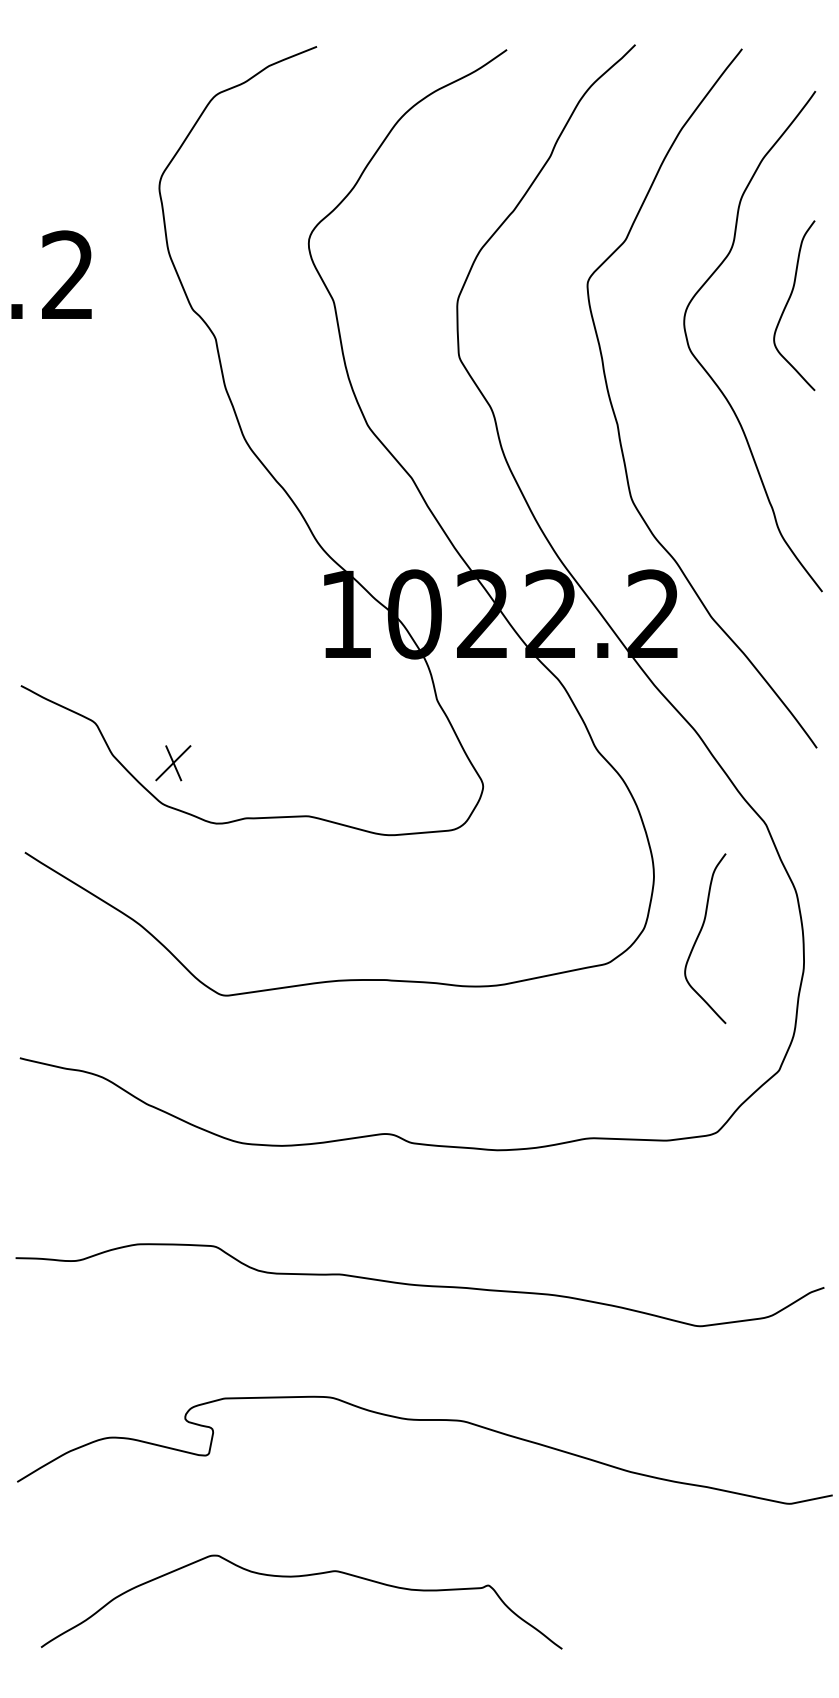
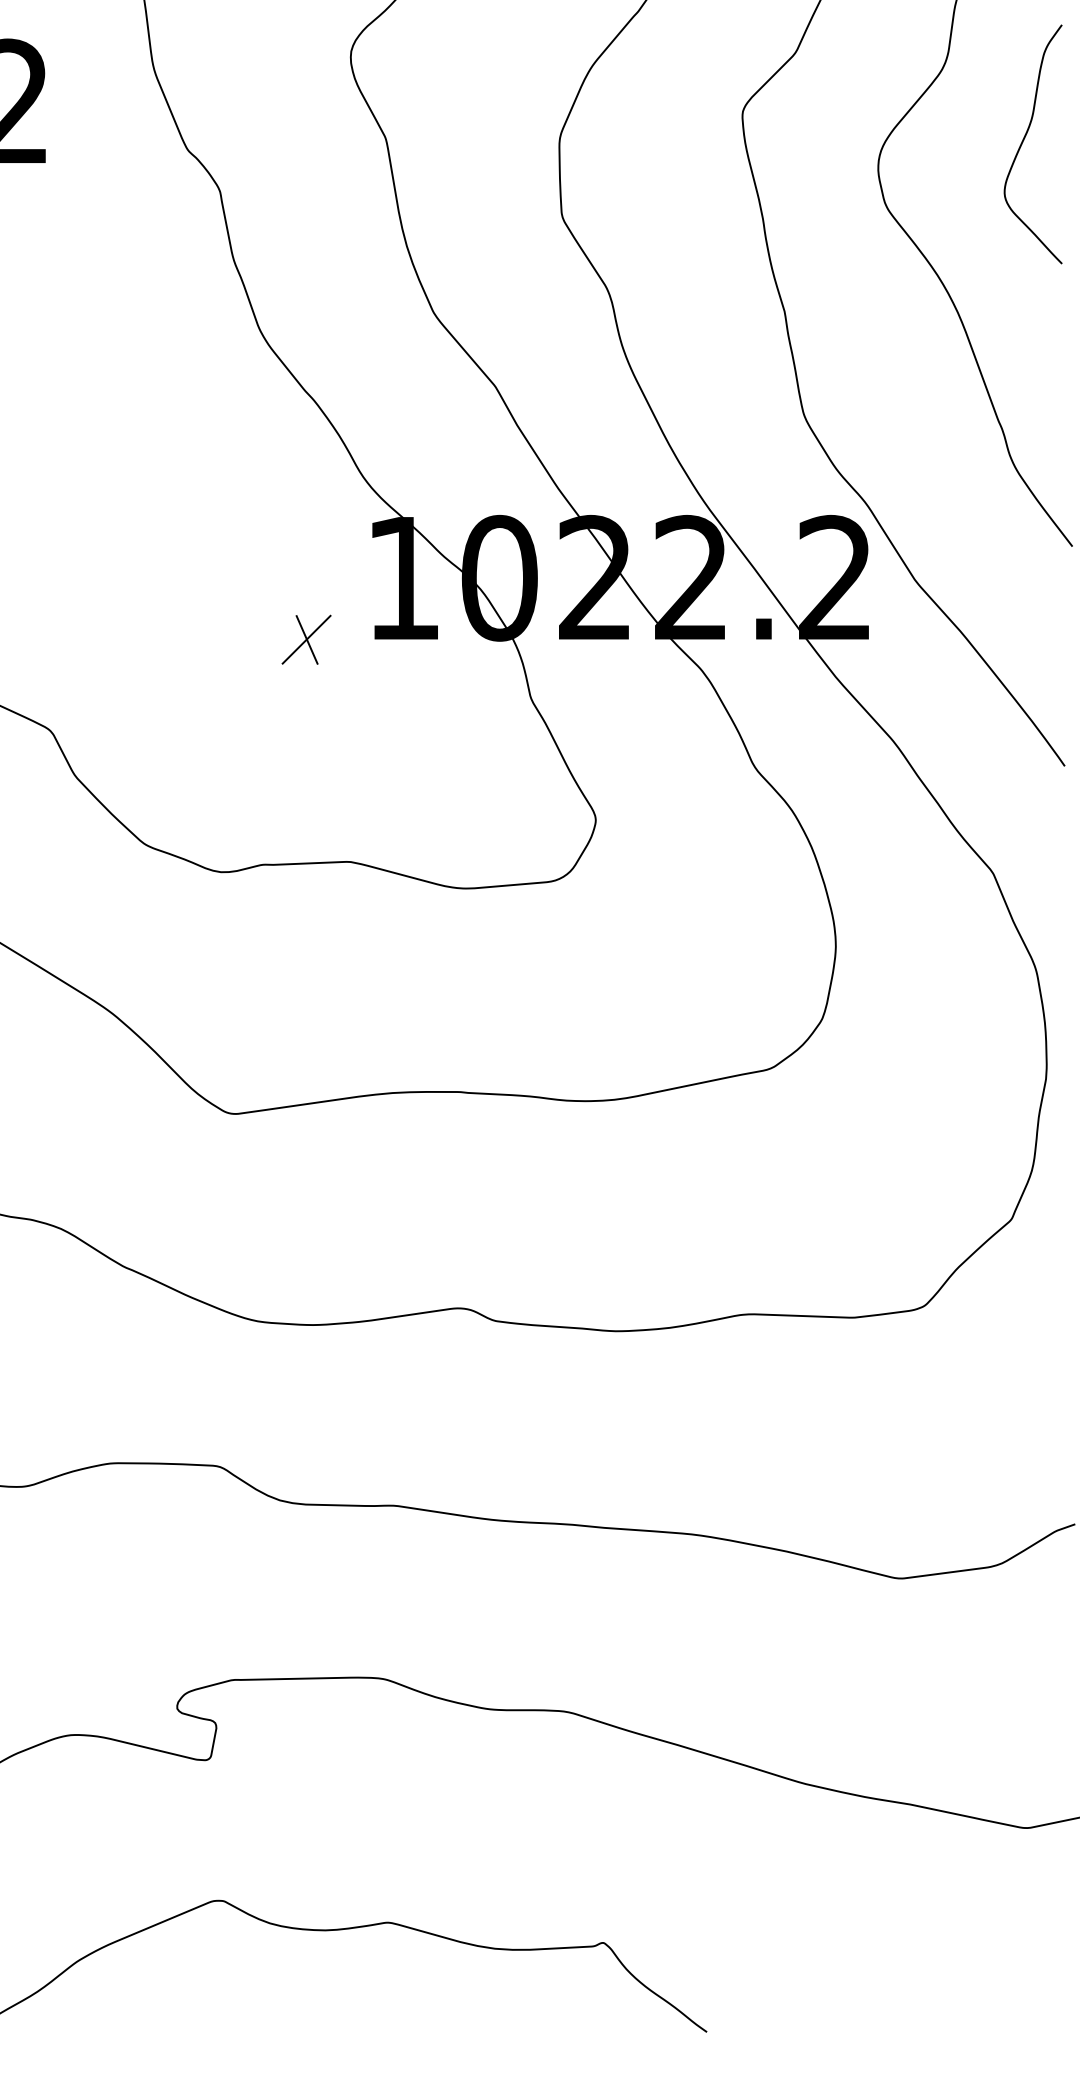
part: (173, 763) -> (306, 640), moved
curve: (699, 935) -> (899, 1029), removed

